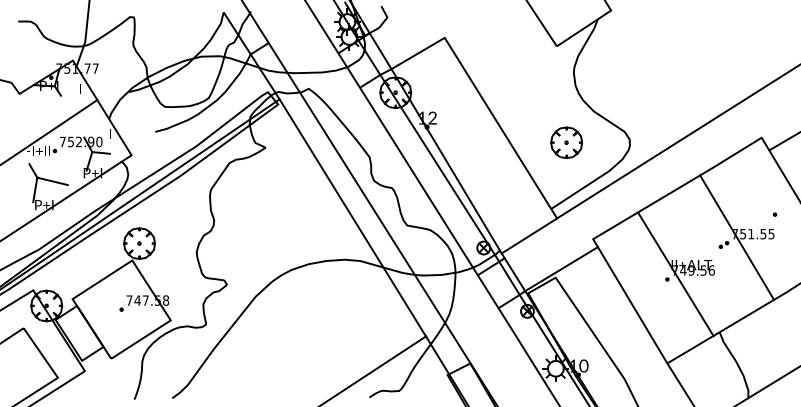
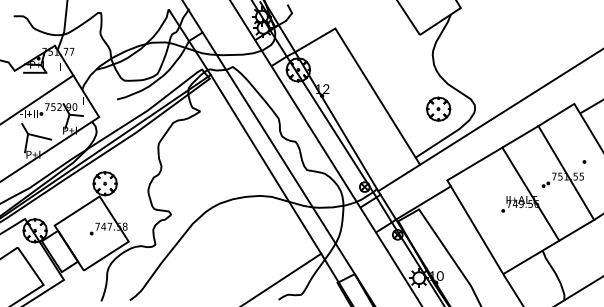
line: (46, 96) -> (35, 72), added
part: (566, 142) -> (438, 109), moved
line: (736, 237) -> (565, 173), moved
line: (675, 274) -> (530, 194), moved

